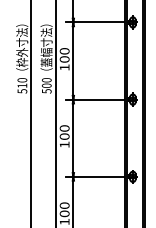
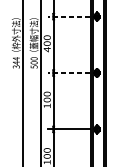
line: (94, 22) -> (69, 16), solid -> dashed
text: (64, 67) -> (47, 49), 100 -> 400
text: (22, 85) -> (16, 62), 510 -> 344
line: (94, 99) -> (69, 72), solid -> dashed

